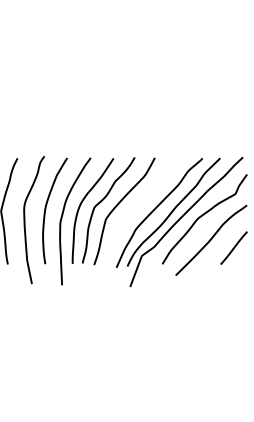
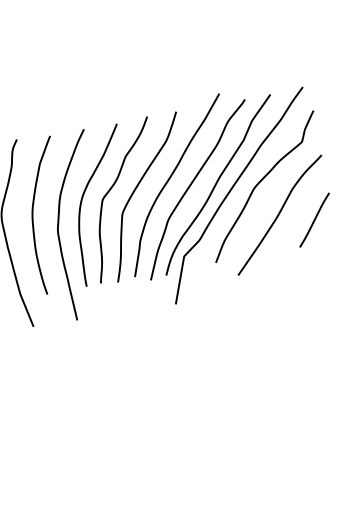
curve: (142, 202) -> (170, 179), added

